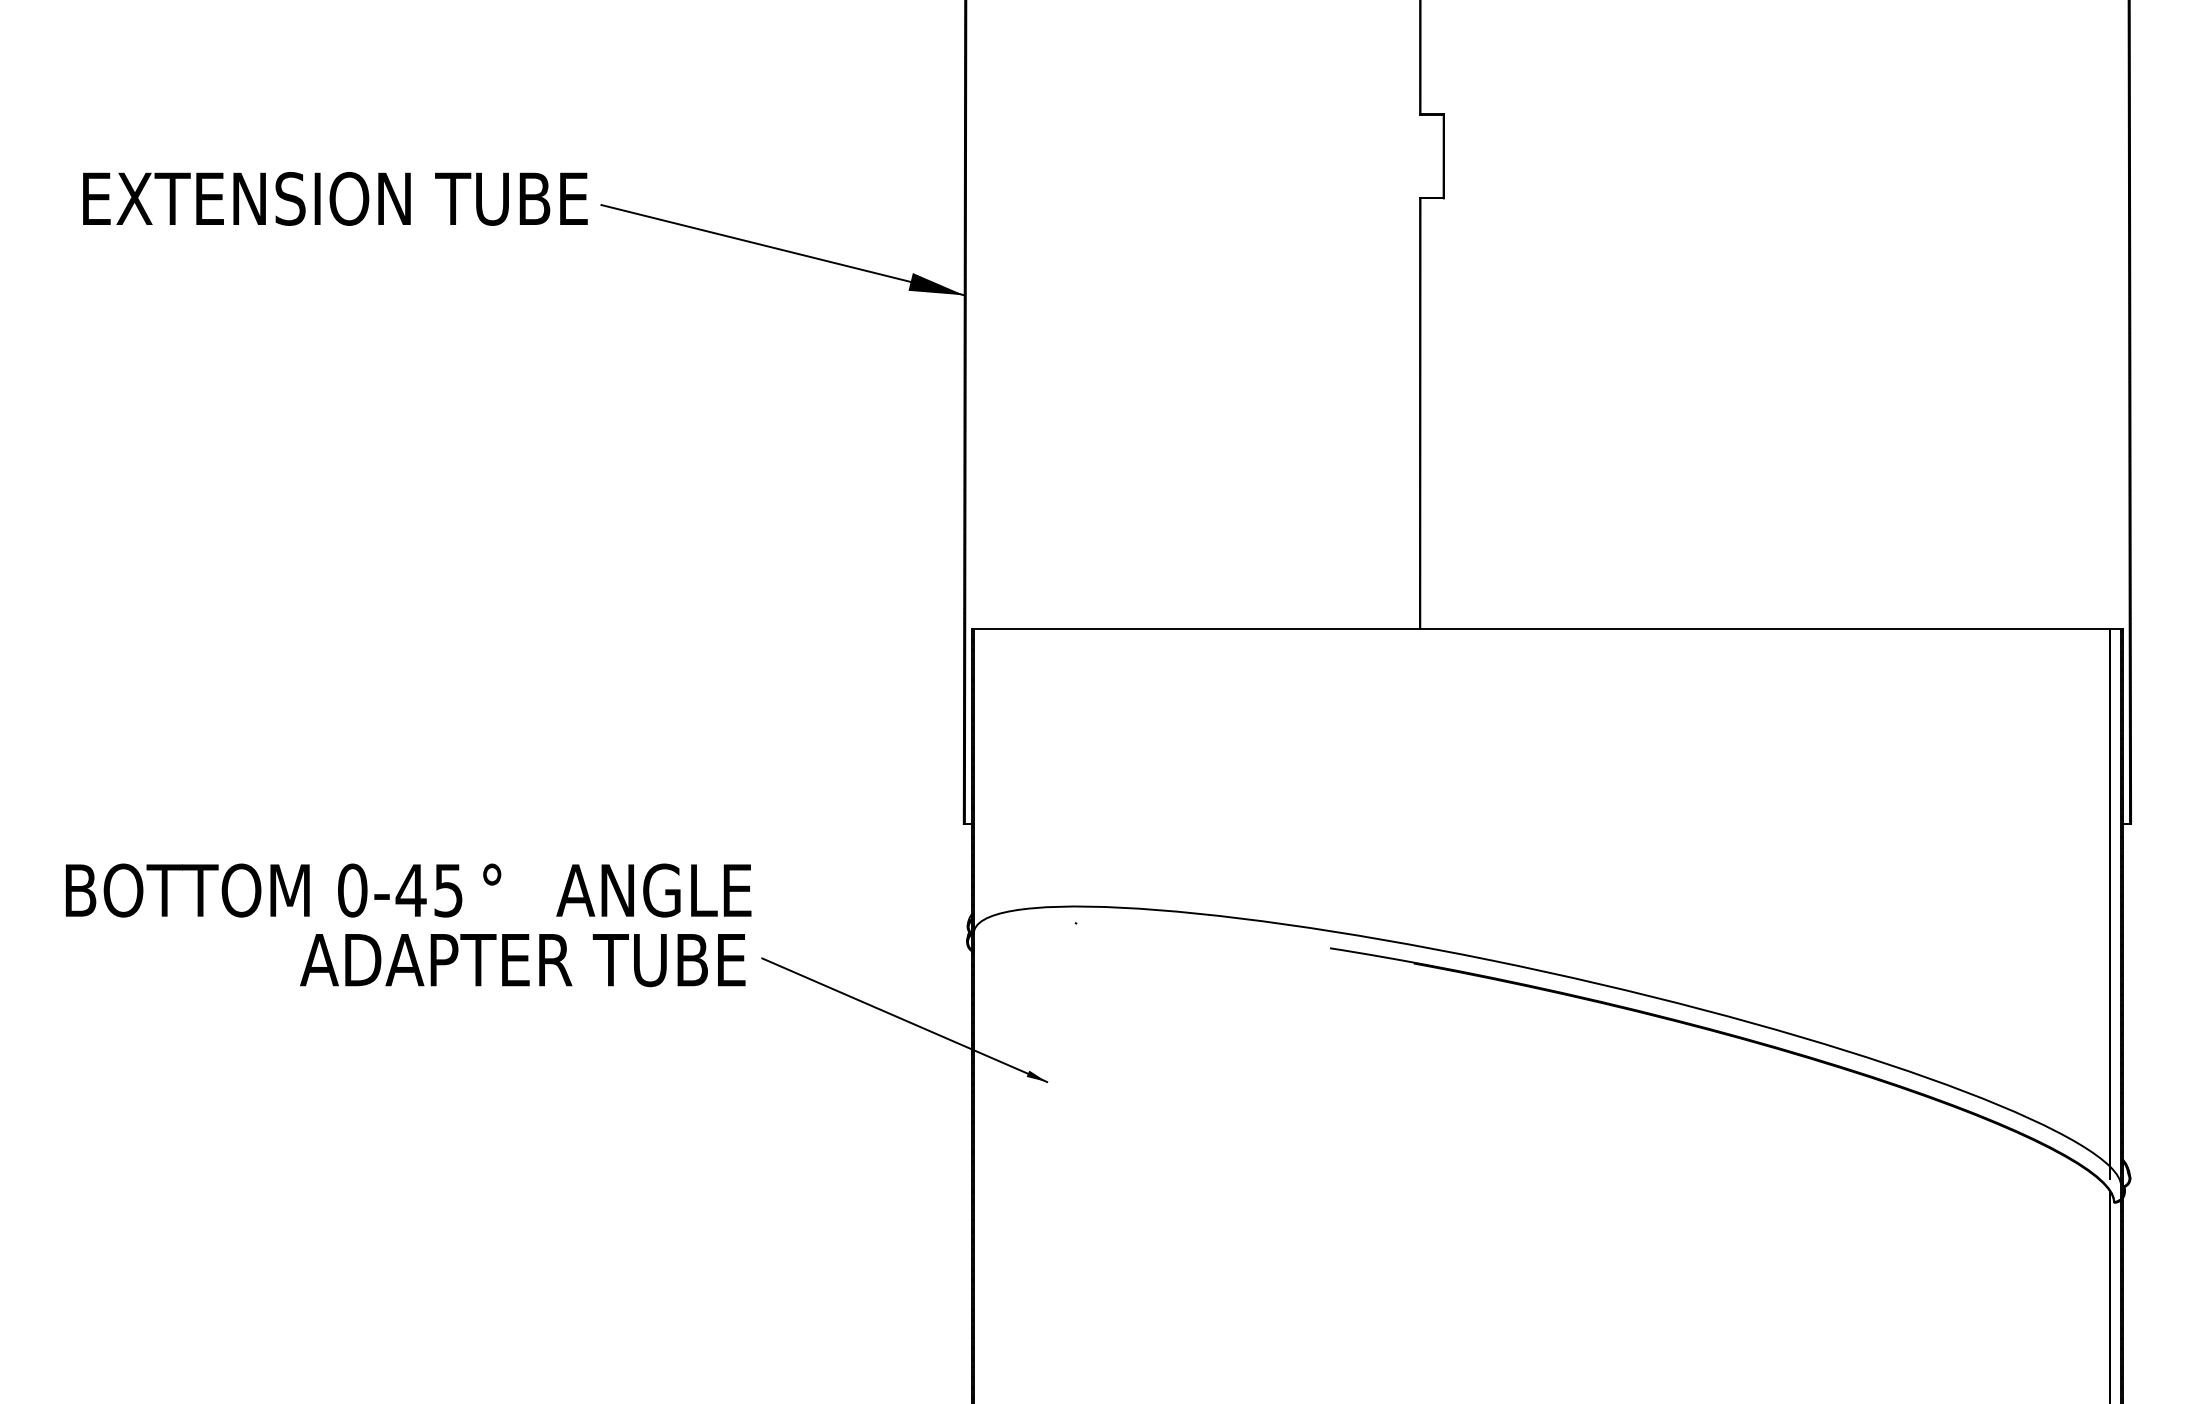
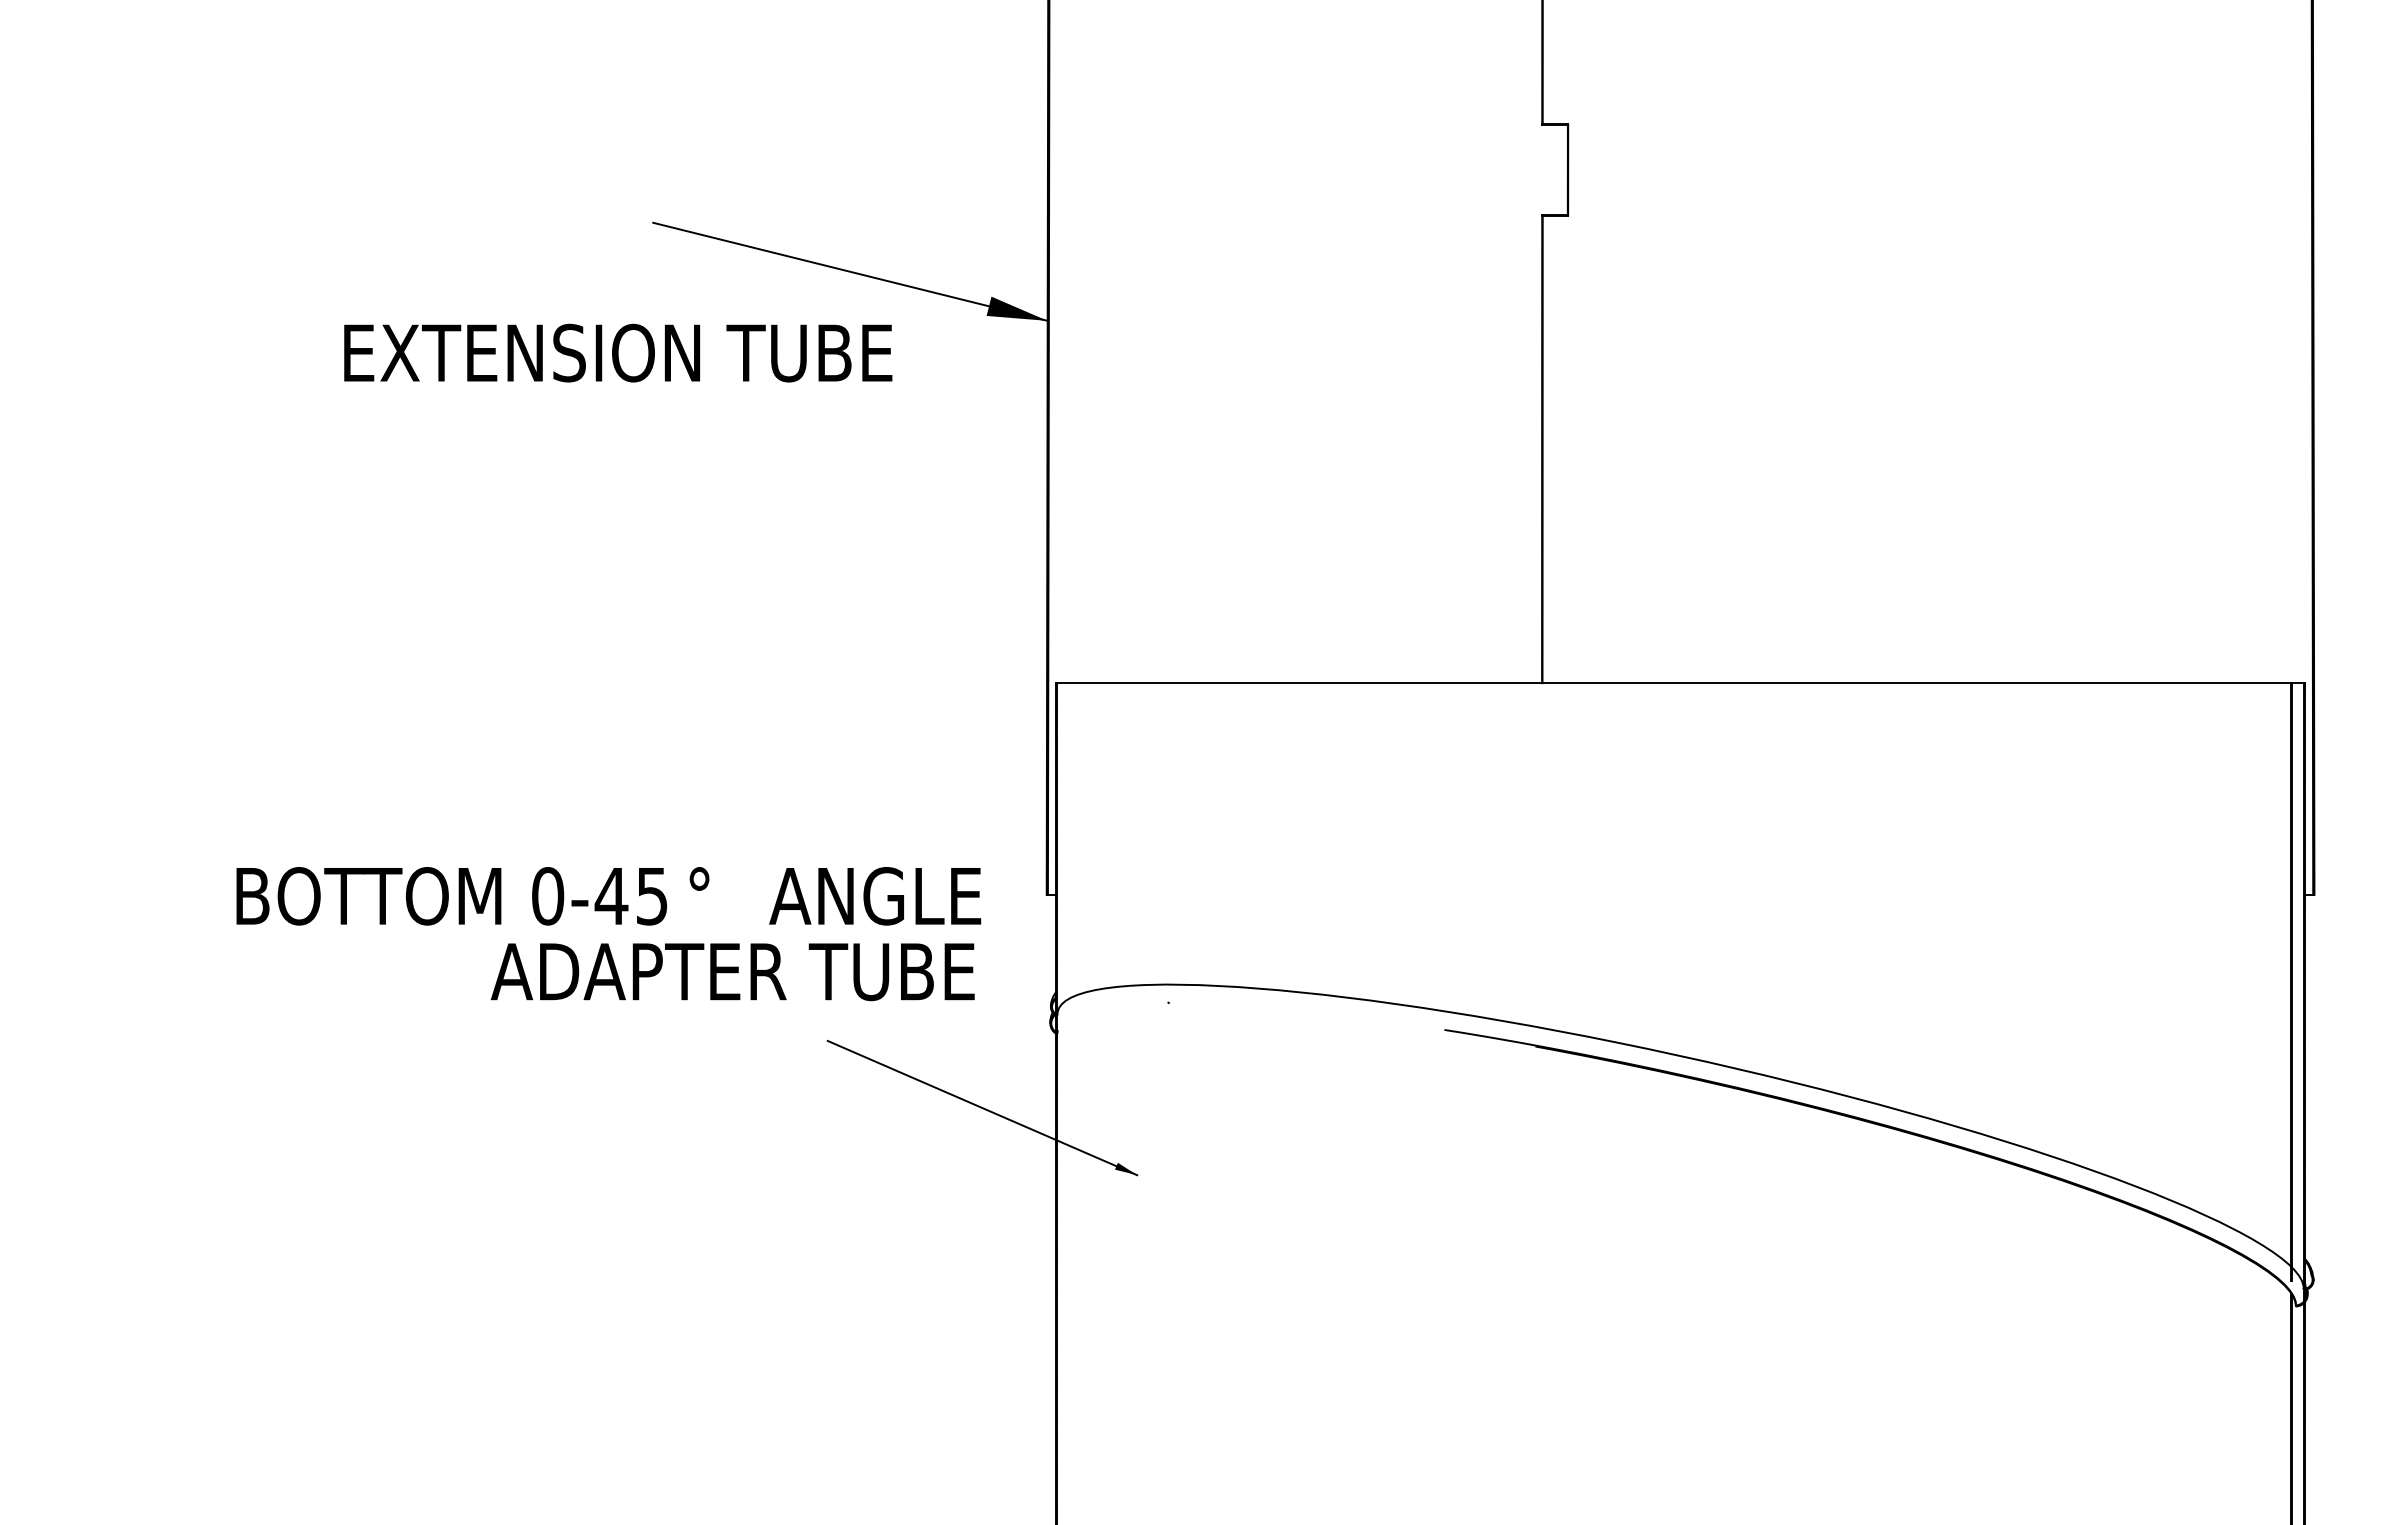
text: (335, 198) -> (618, 352), moved
text: (408, 925) -> (608, 934), moved

